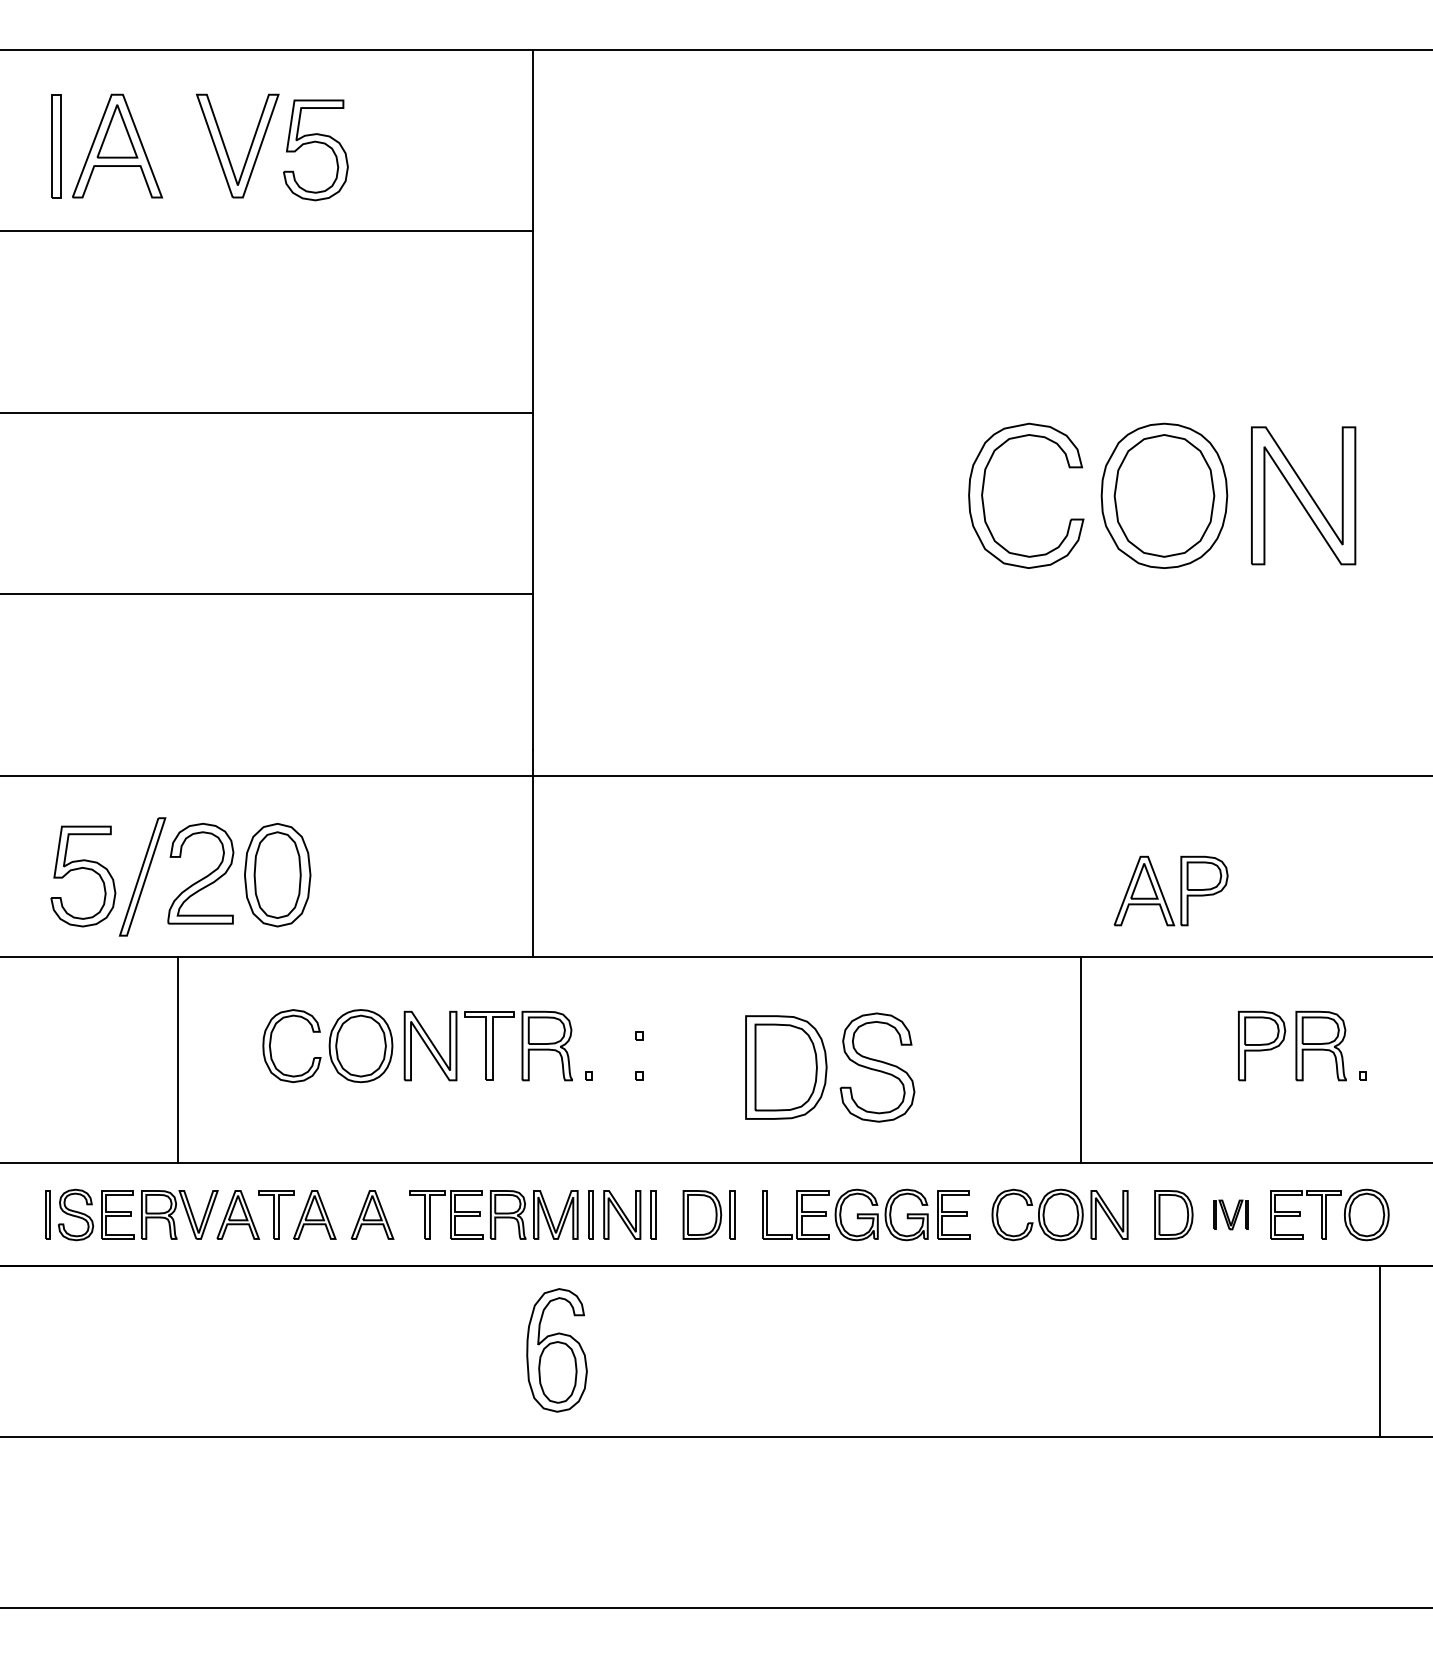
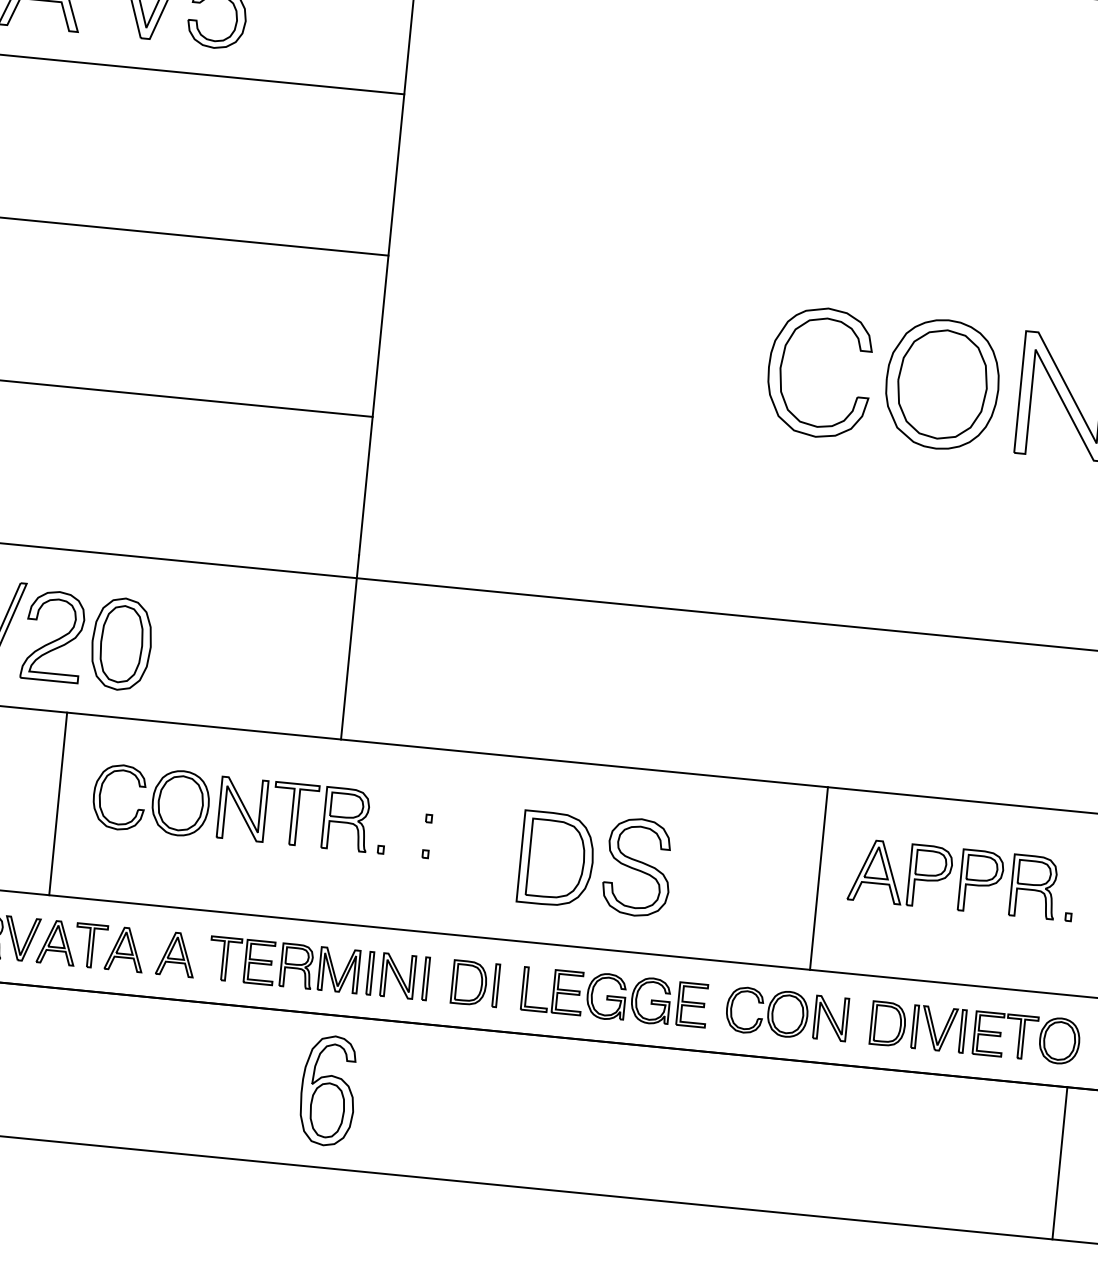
part: (1162, 891) -> (892, 873), moved
line: (178, 1059) -> (58, 803), moved
part: (1230, 1214) -> (938, 1028), size x1.67

